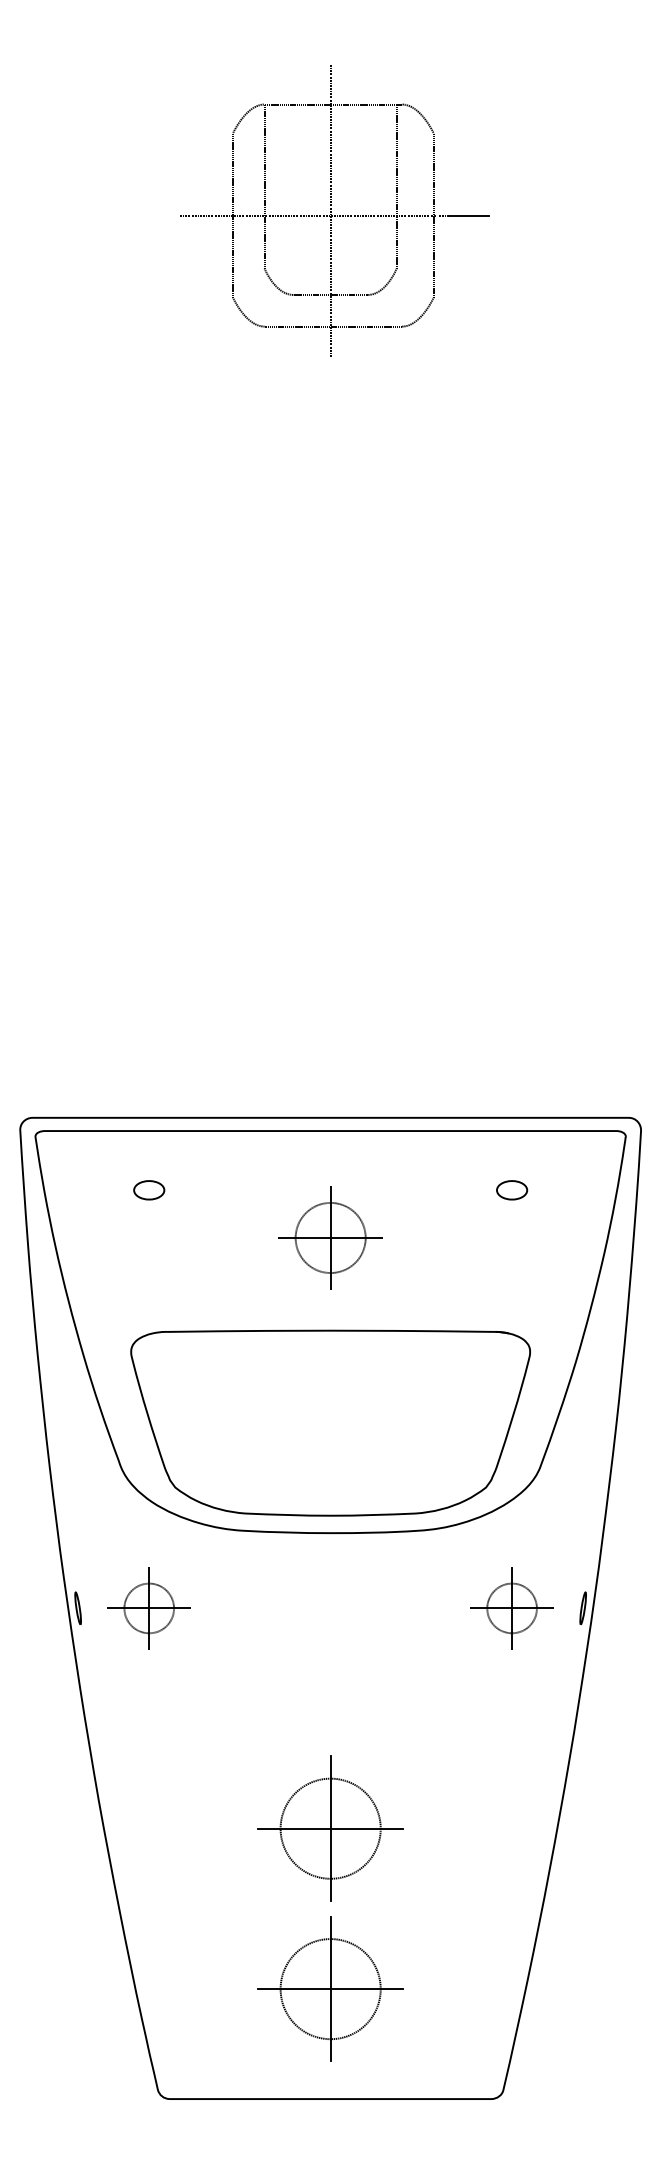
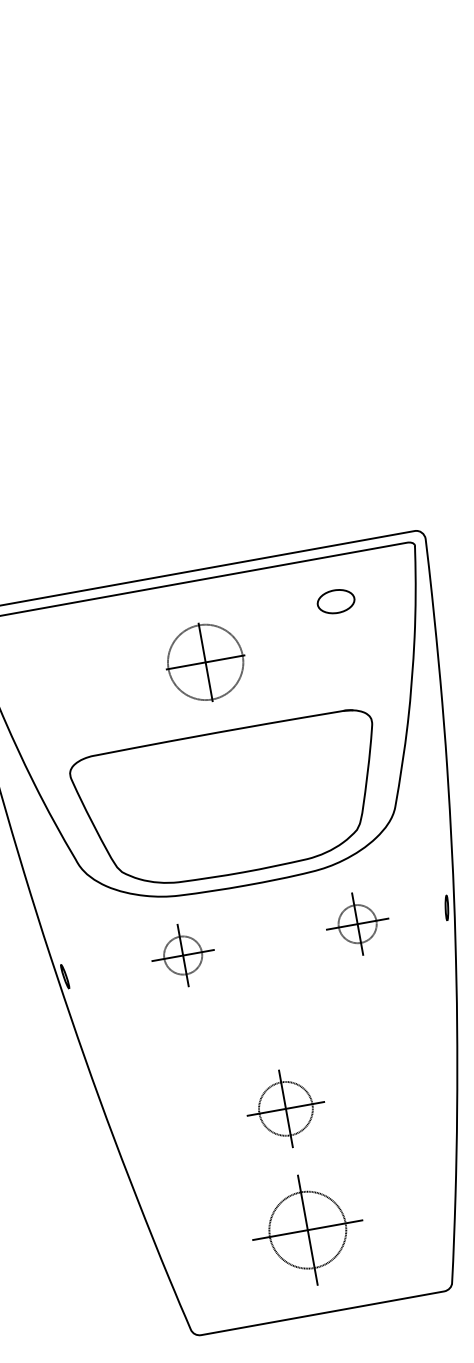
part: (149, 1190) -> (62, 651), removed
part: (512, 1190) -> (336, 601), size x1.6
circle: (330, 1237) -> (205, 662), size x1.4
part: (148, 1608) -> (182, 955), moved
part: (511, 1608) -> (357, 924), moved
part: (330, 1828) -> (285, 1108), size x0.7

